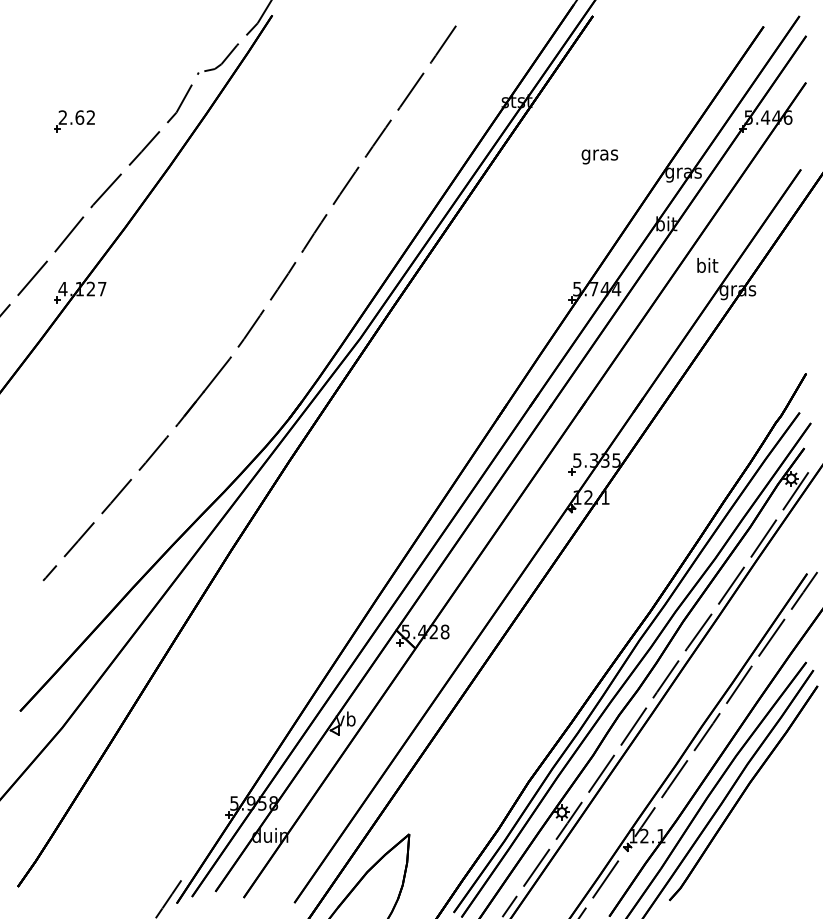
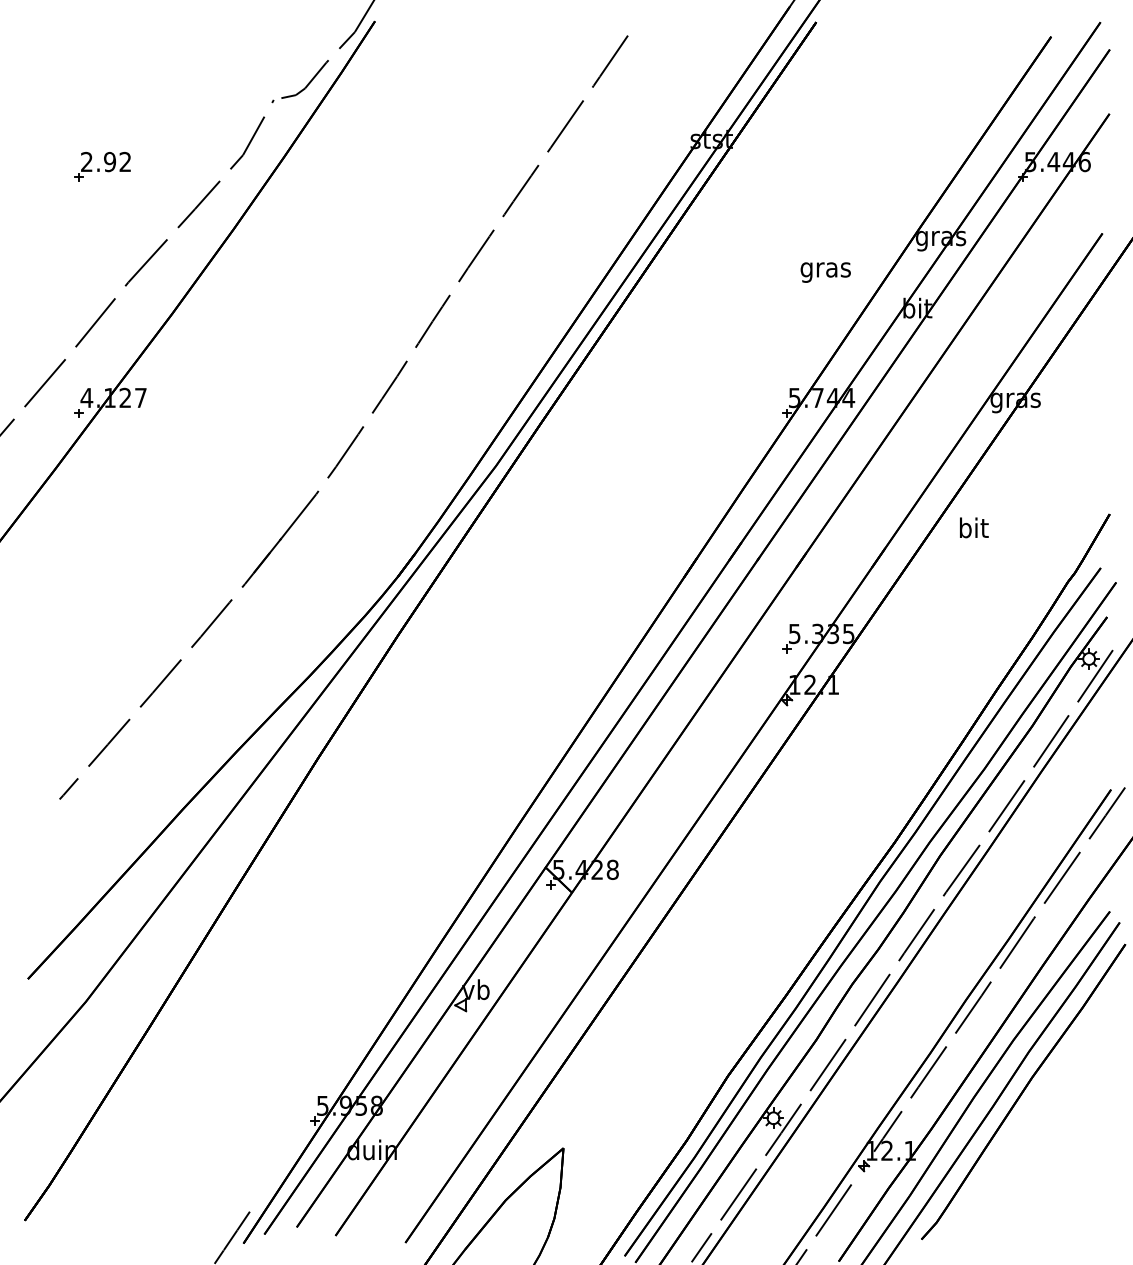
text: (79, 117) -> (109, 161), 2.62 -> 2.92
text: (599, 156) -> (825, 271), moved
text: (707, 265) -> (973, 527), moved

